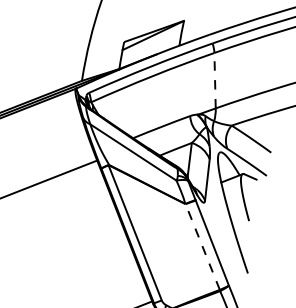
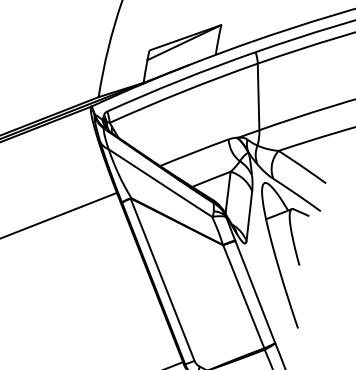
line: (215, 80) -> (258, 96), dashed -> solid
line: (202, 246) -> (243, 296), dashed -> solid

